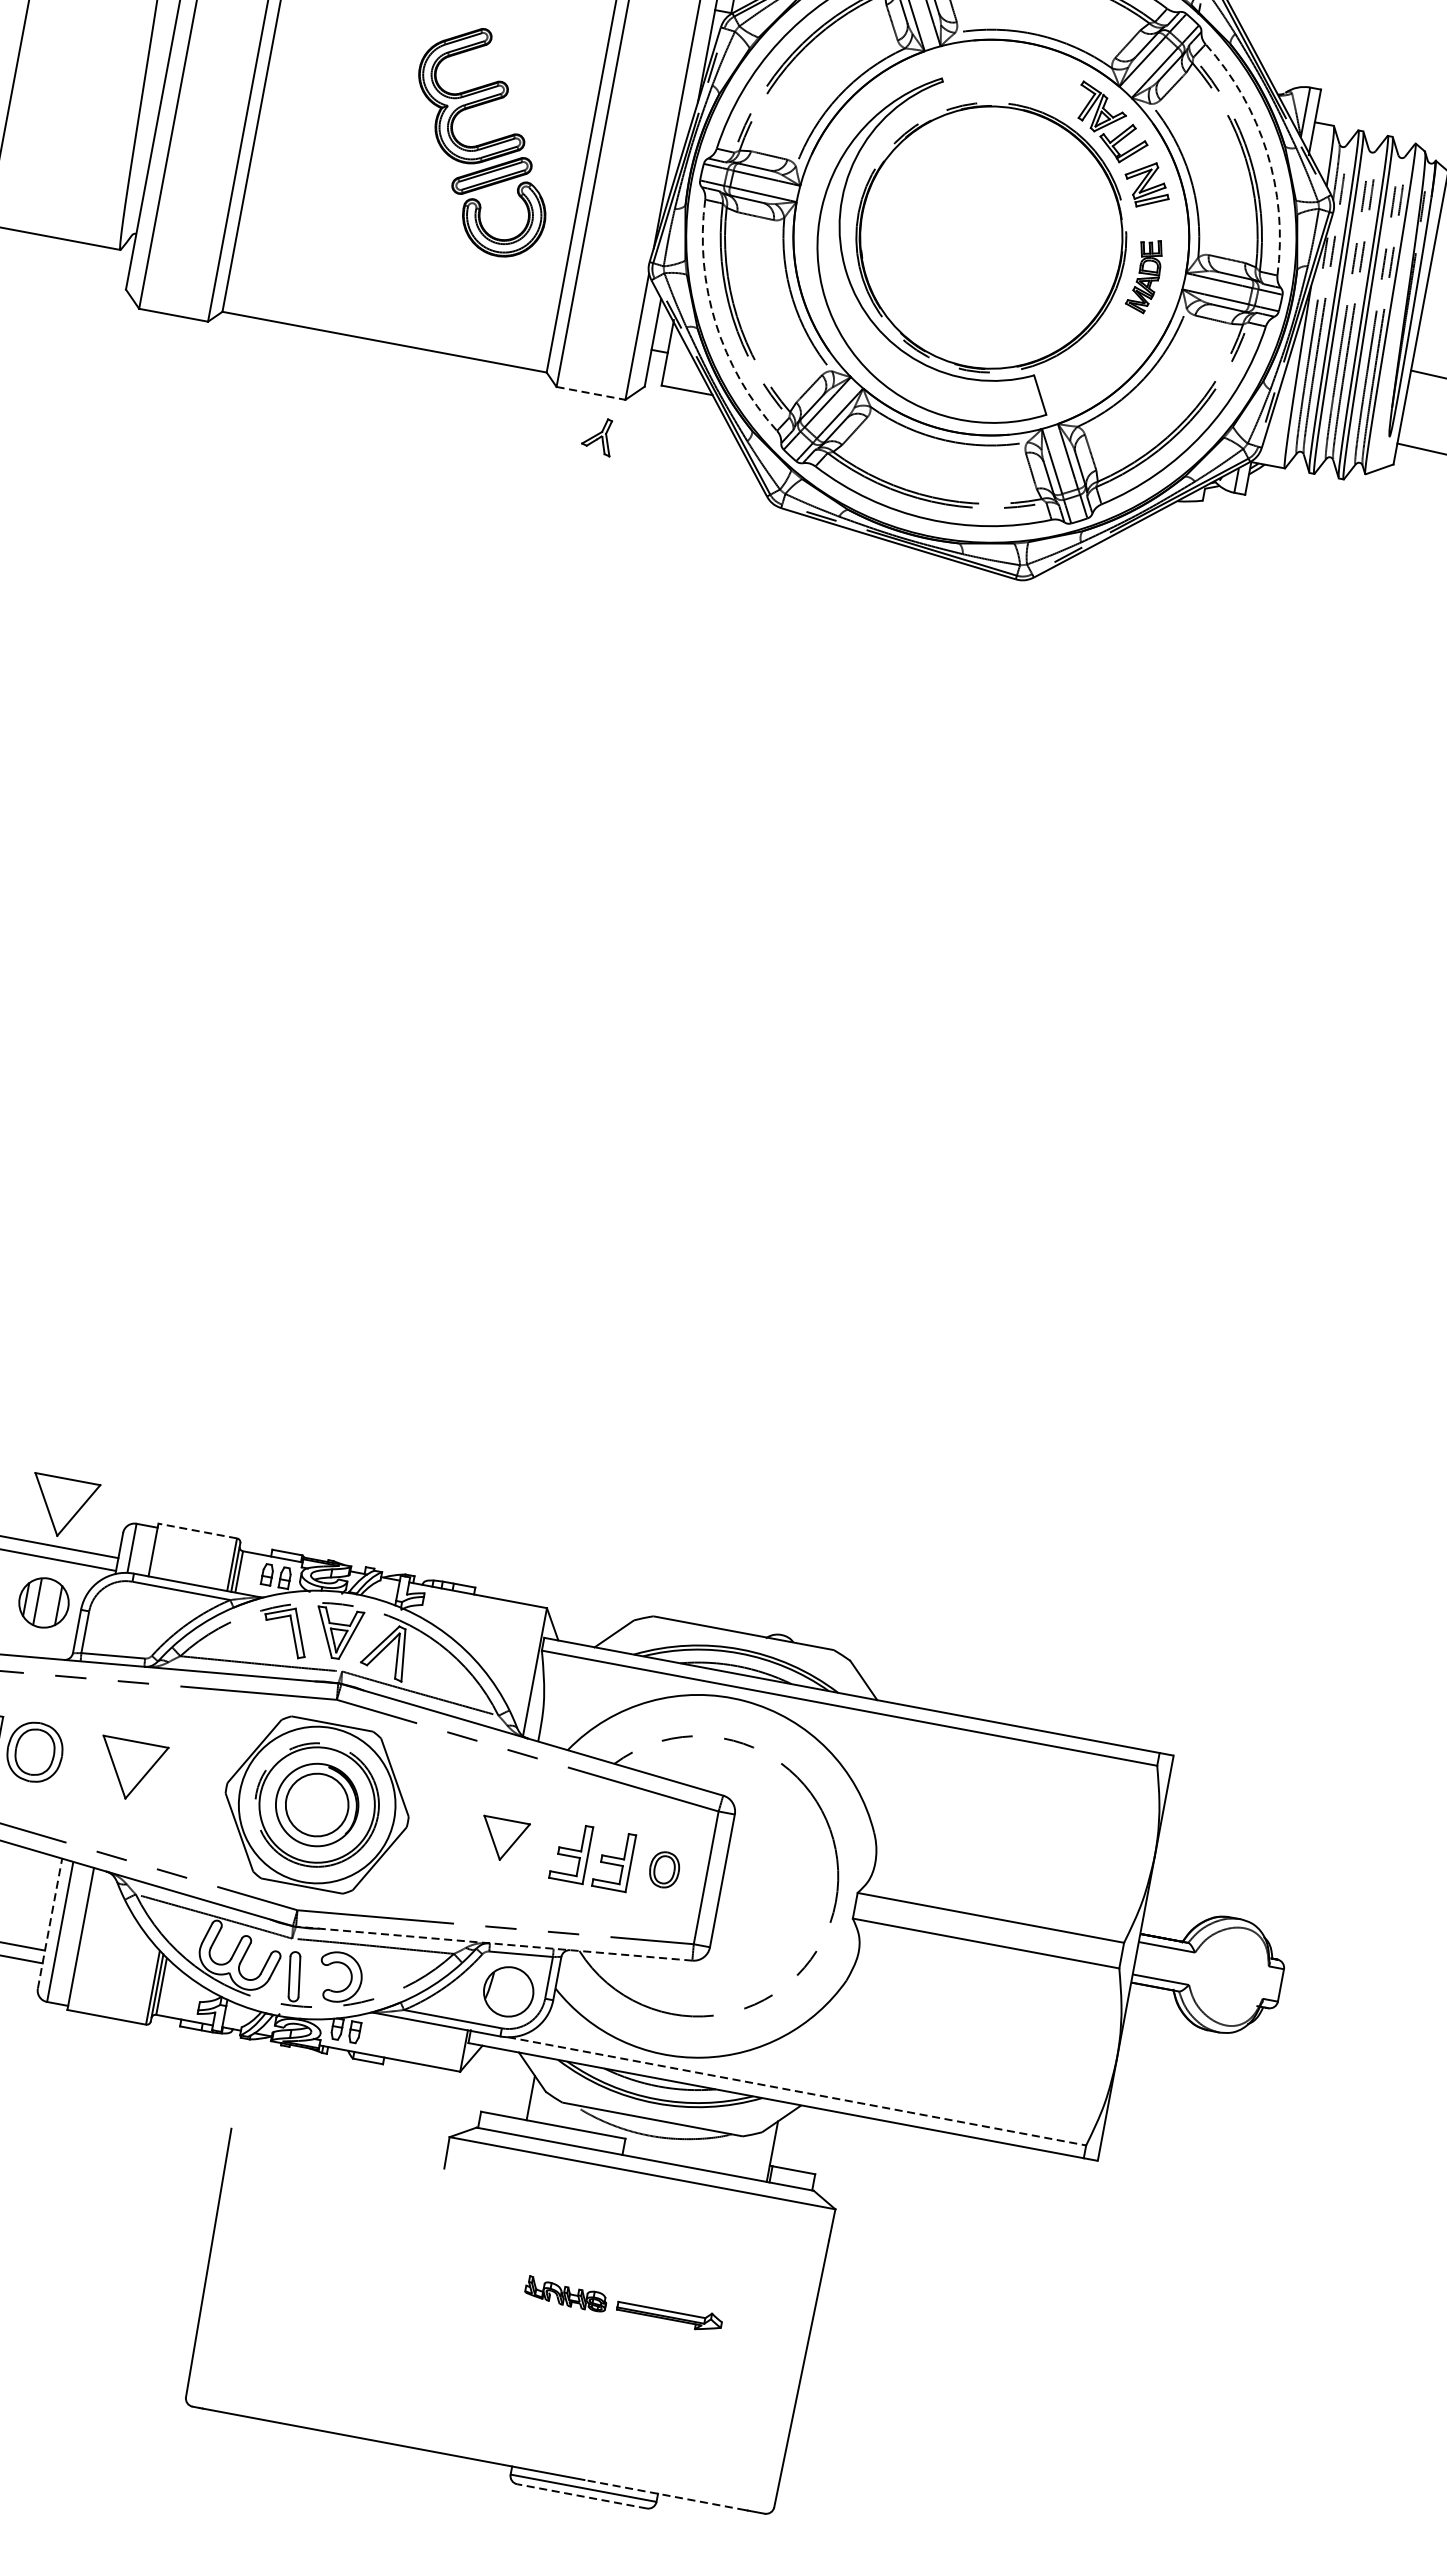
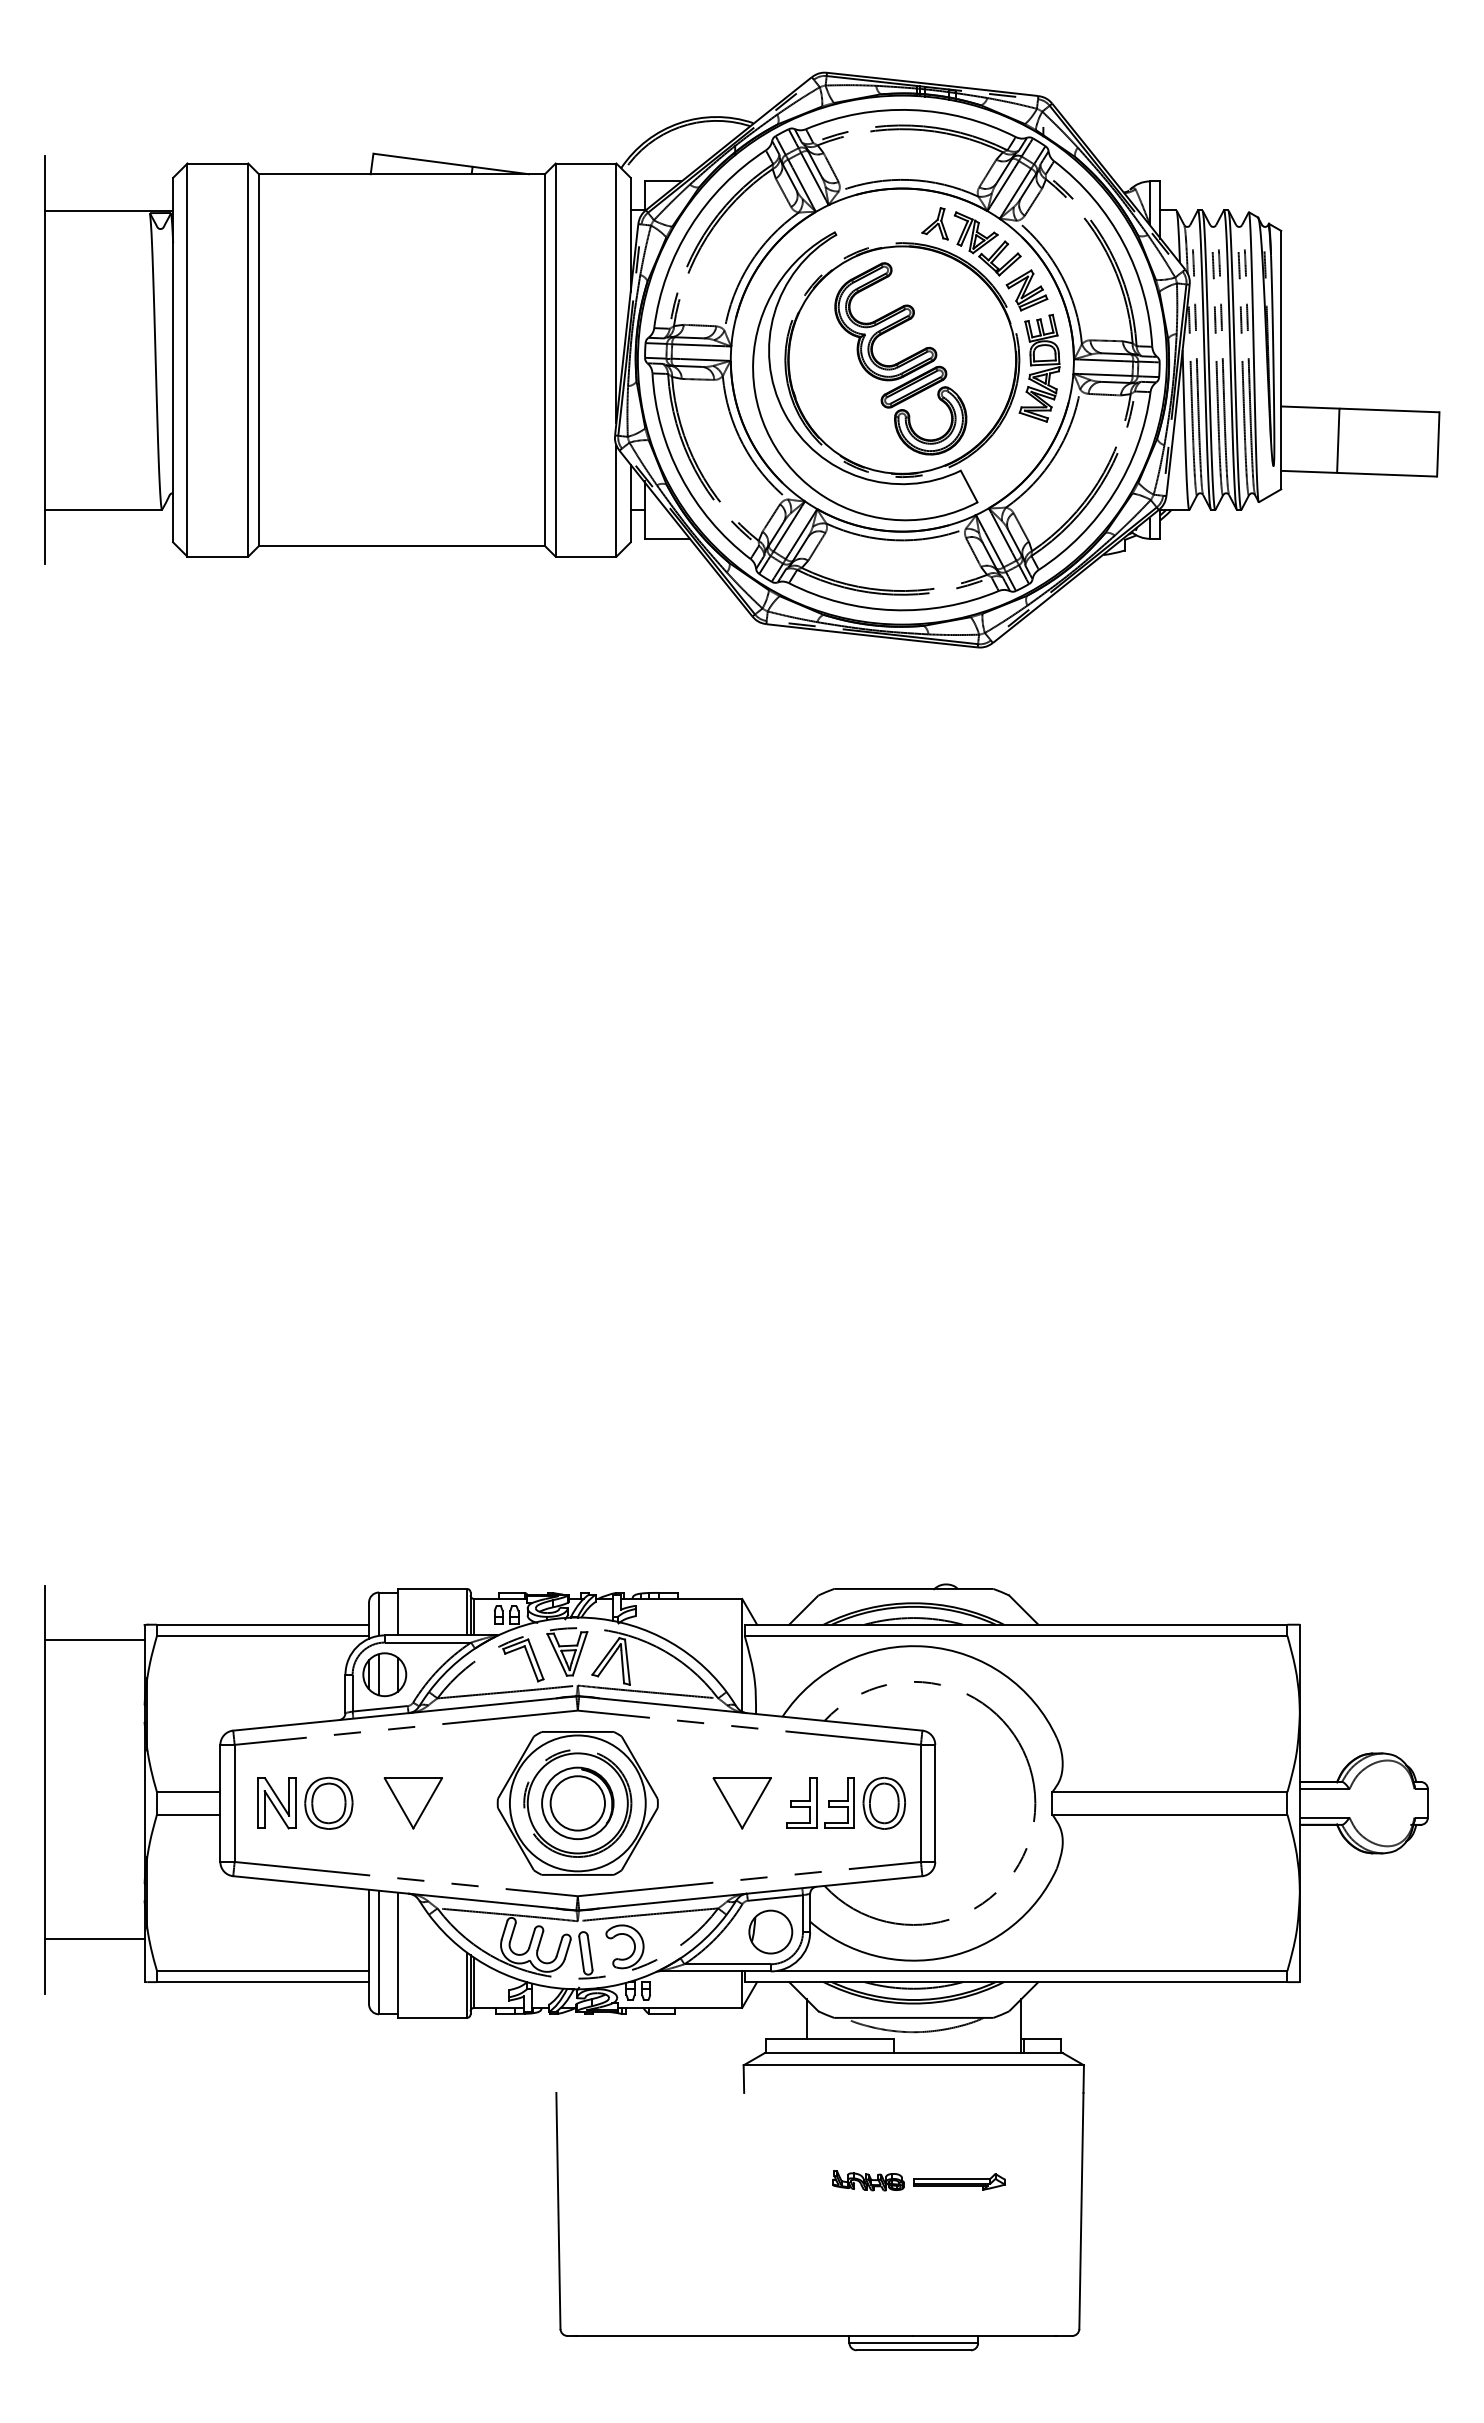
part: (482, 140) -> (900, 358), moved
arc: (1266, 152) -> (1123, 243), dashed -> solid
part: (1145, 275) -> (1039, 367), size x1.67
arc: (716, 323) -> (681, 477), dashed -> solid
line: (591, 393) -> (586, 556), dashed -> solid
part: (597, 435) -> (934, 223), moved
part: (61, 1507) -> (312, 1590), removed
line: (198, 1530) -> (432, 1588), dashed -> solid
part: (43, 1602) -> (384, 1674), moved
part: (502, 1839) -> (741, 1803), size x1.43
part: (663, 1868) -> (883, 1802), size x1.67
line: (50, 1923) -> (369, 1946), dashed -> solid
line: (493, 1943) -> (750, 1893), dashed -> solid
line: (797, 2090) -> (1032, 1970), dashed -> solid
line: (665, 2495) -> (984, 2336), dashed -> solid
line: (581, 2496) -> (913, 2350), dashed -> solid

